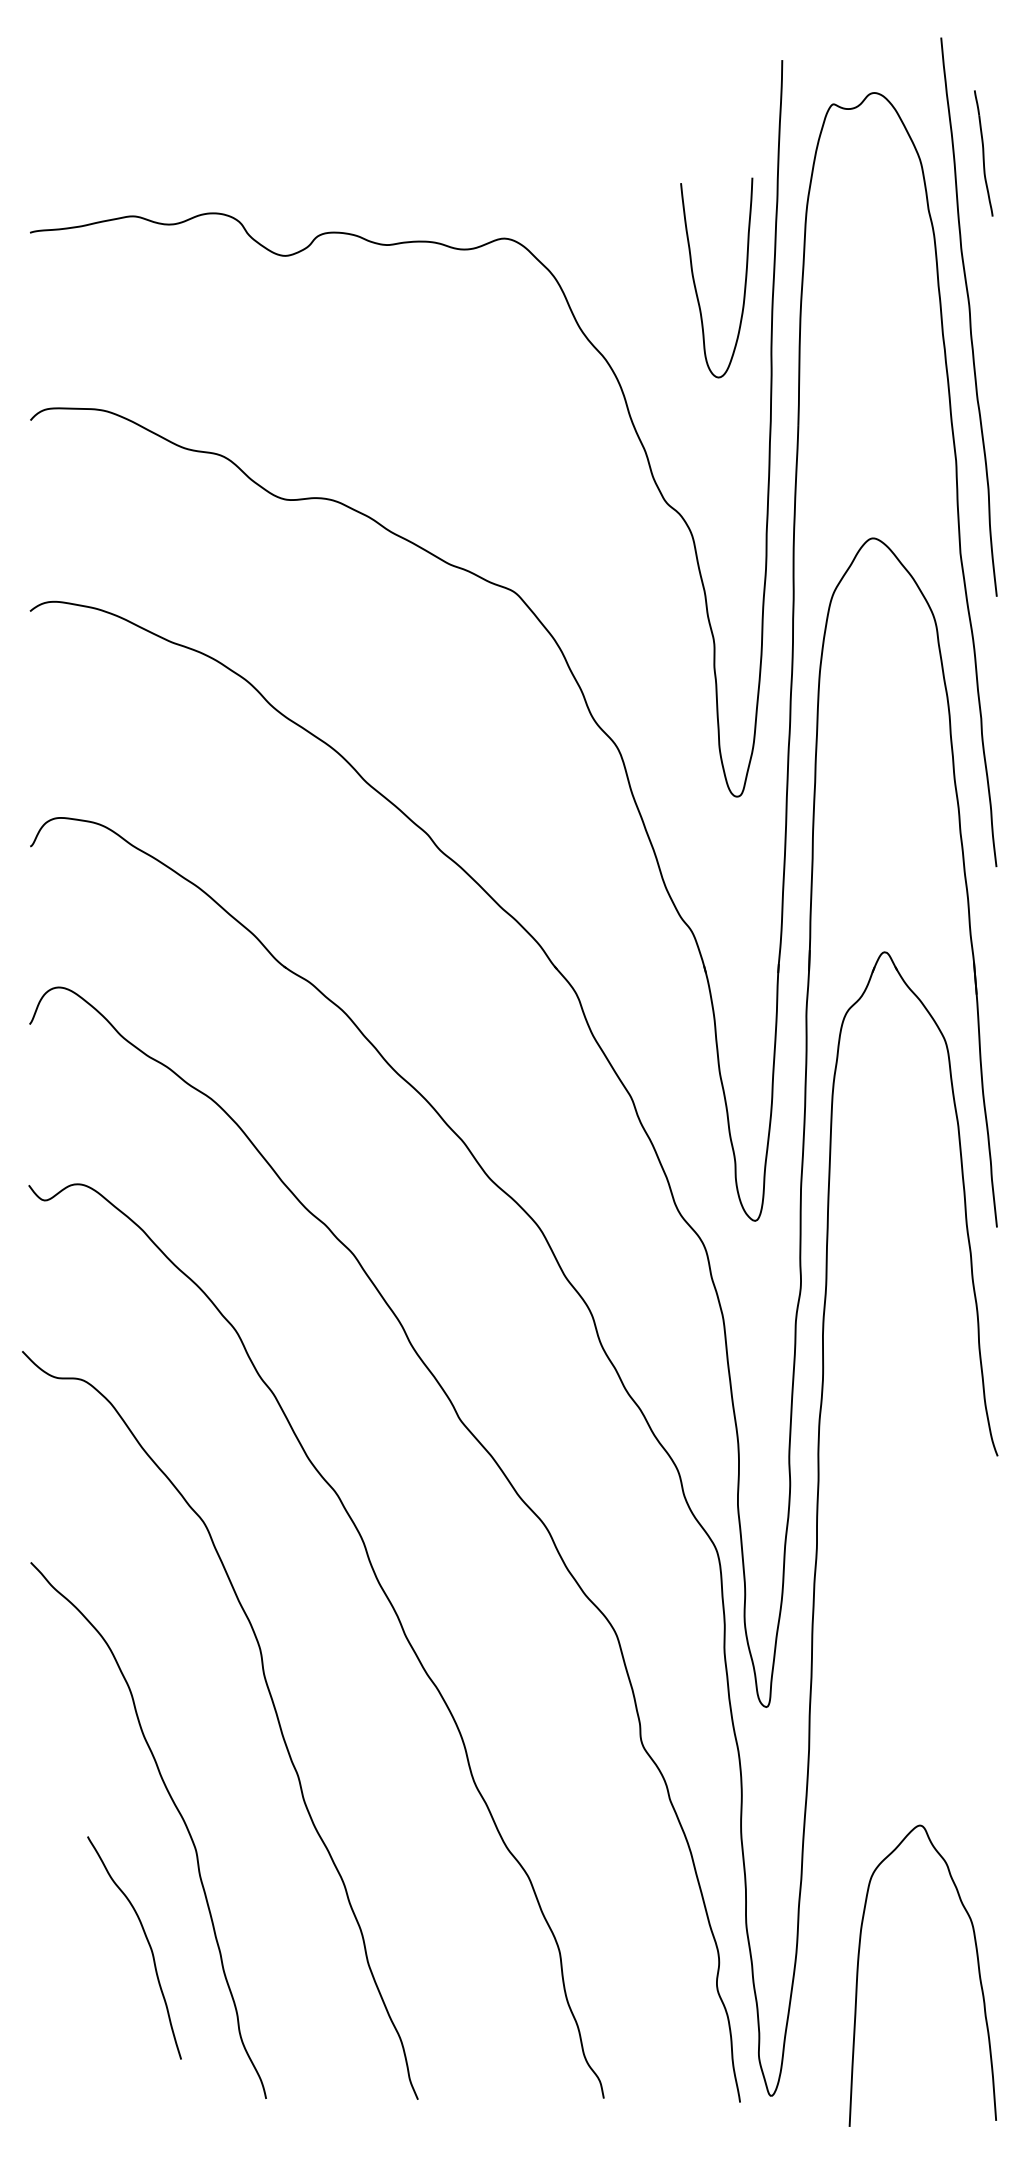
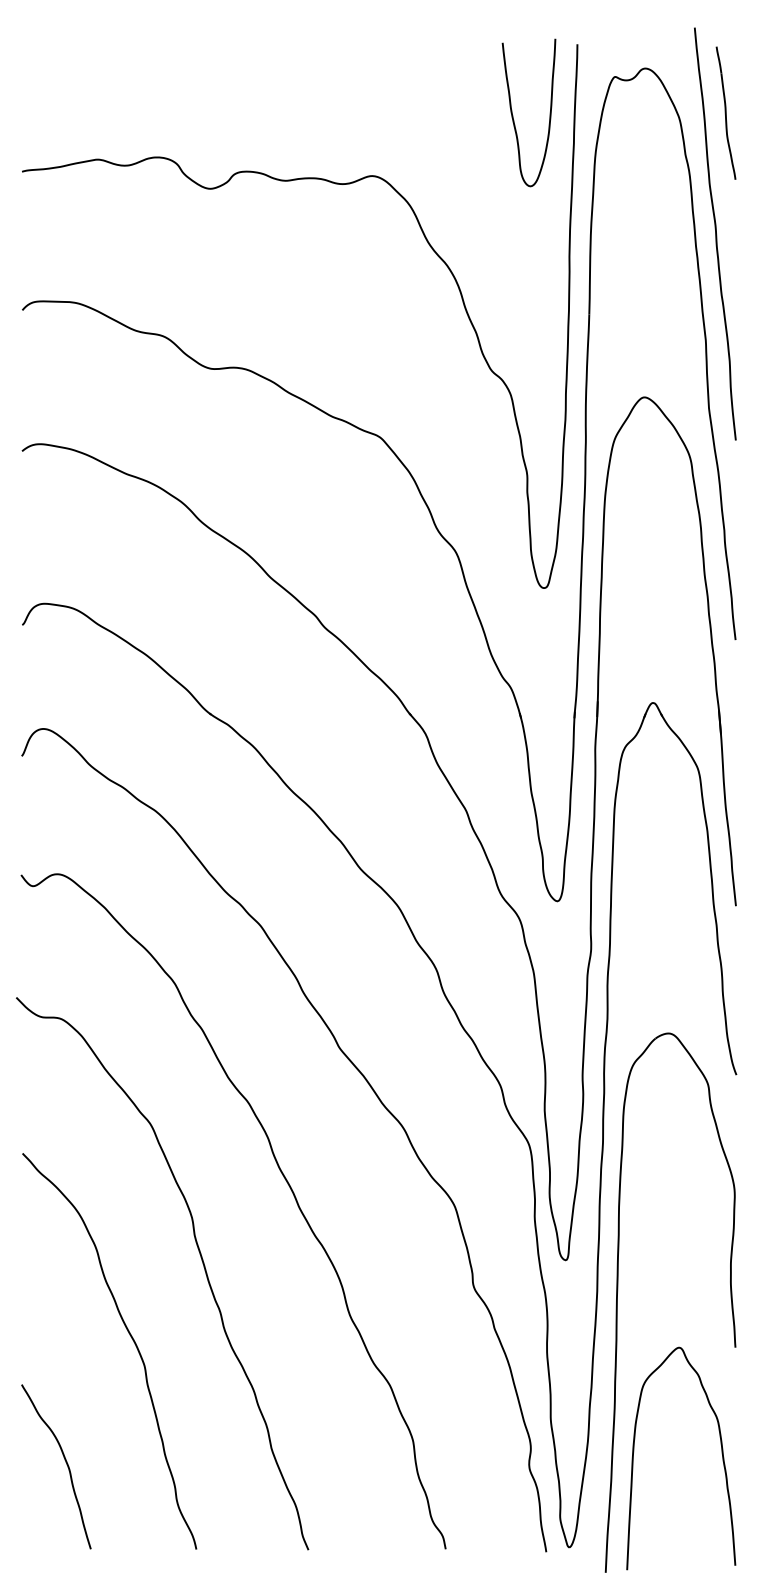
part: (983, 153) -> (726, 113), size x1.43
curve: (695, 282) -> (513, 116), moved
part: (836, 1764) -> (617, 1302), added
curve: (146, 1940) -> (65, 1461), moved

